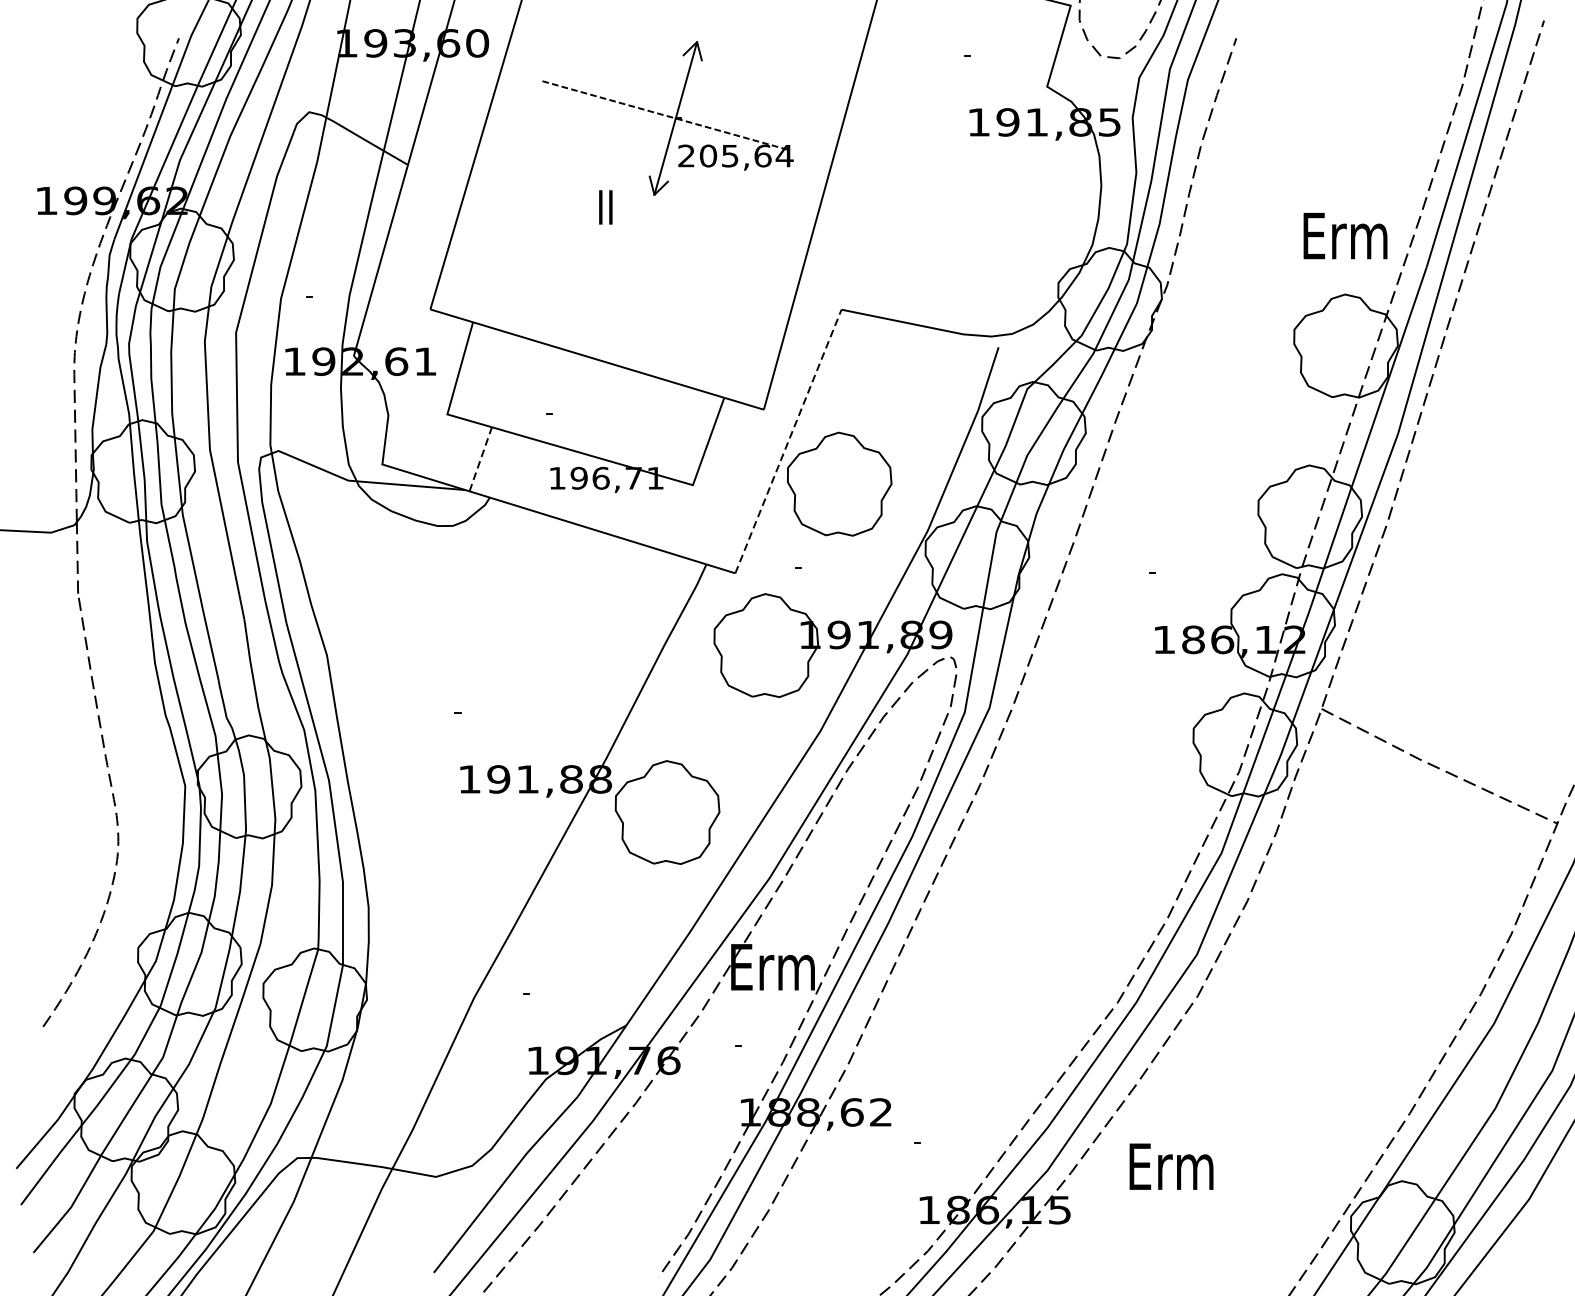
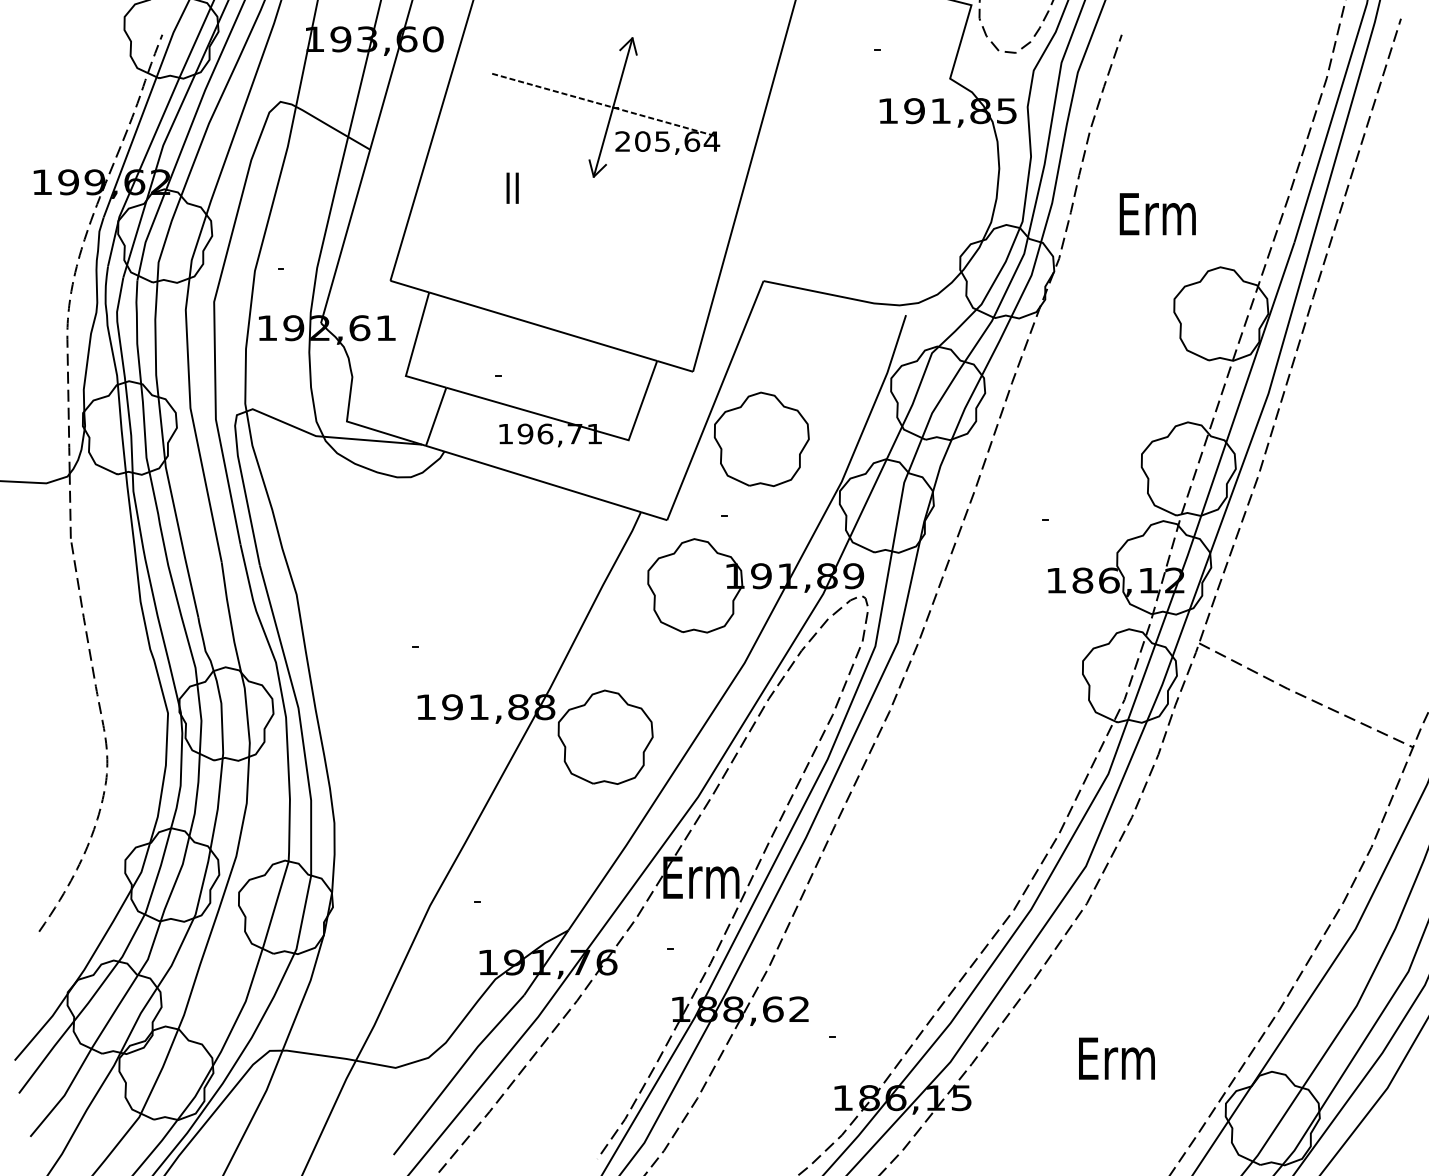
text: (605, 206) -> (512, 187), moved
text: (1345, 236) -> (1157, 214), moved
line: (788, 441) -> (715, 400), dashed -> solid
line: (481, 458) -> (436, 416), dashed -> solid
text: (1171, 1166) -> (1116, 1058), moved

